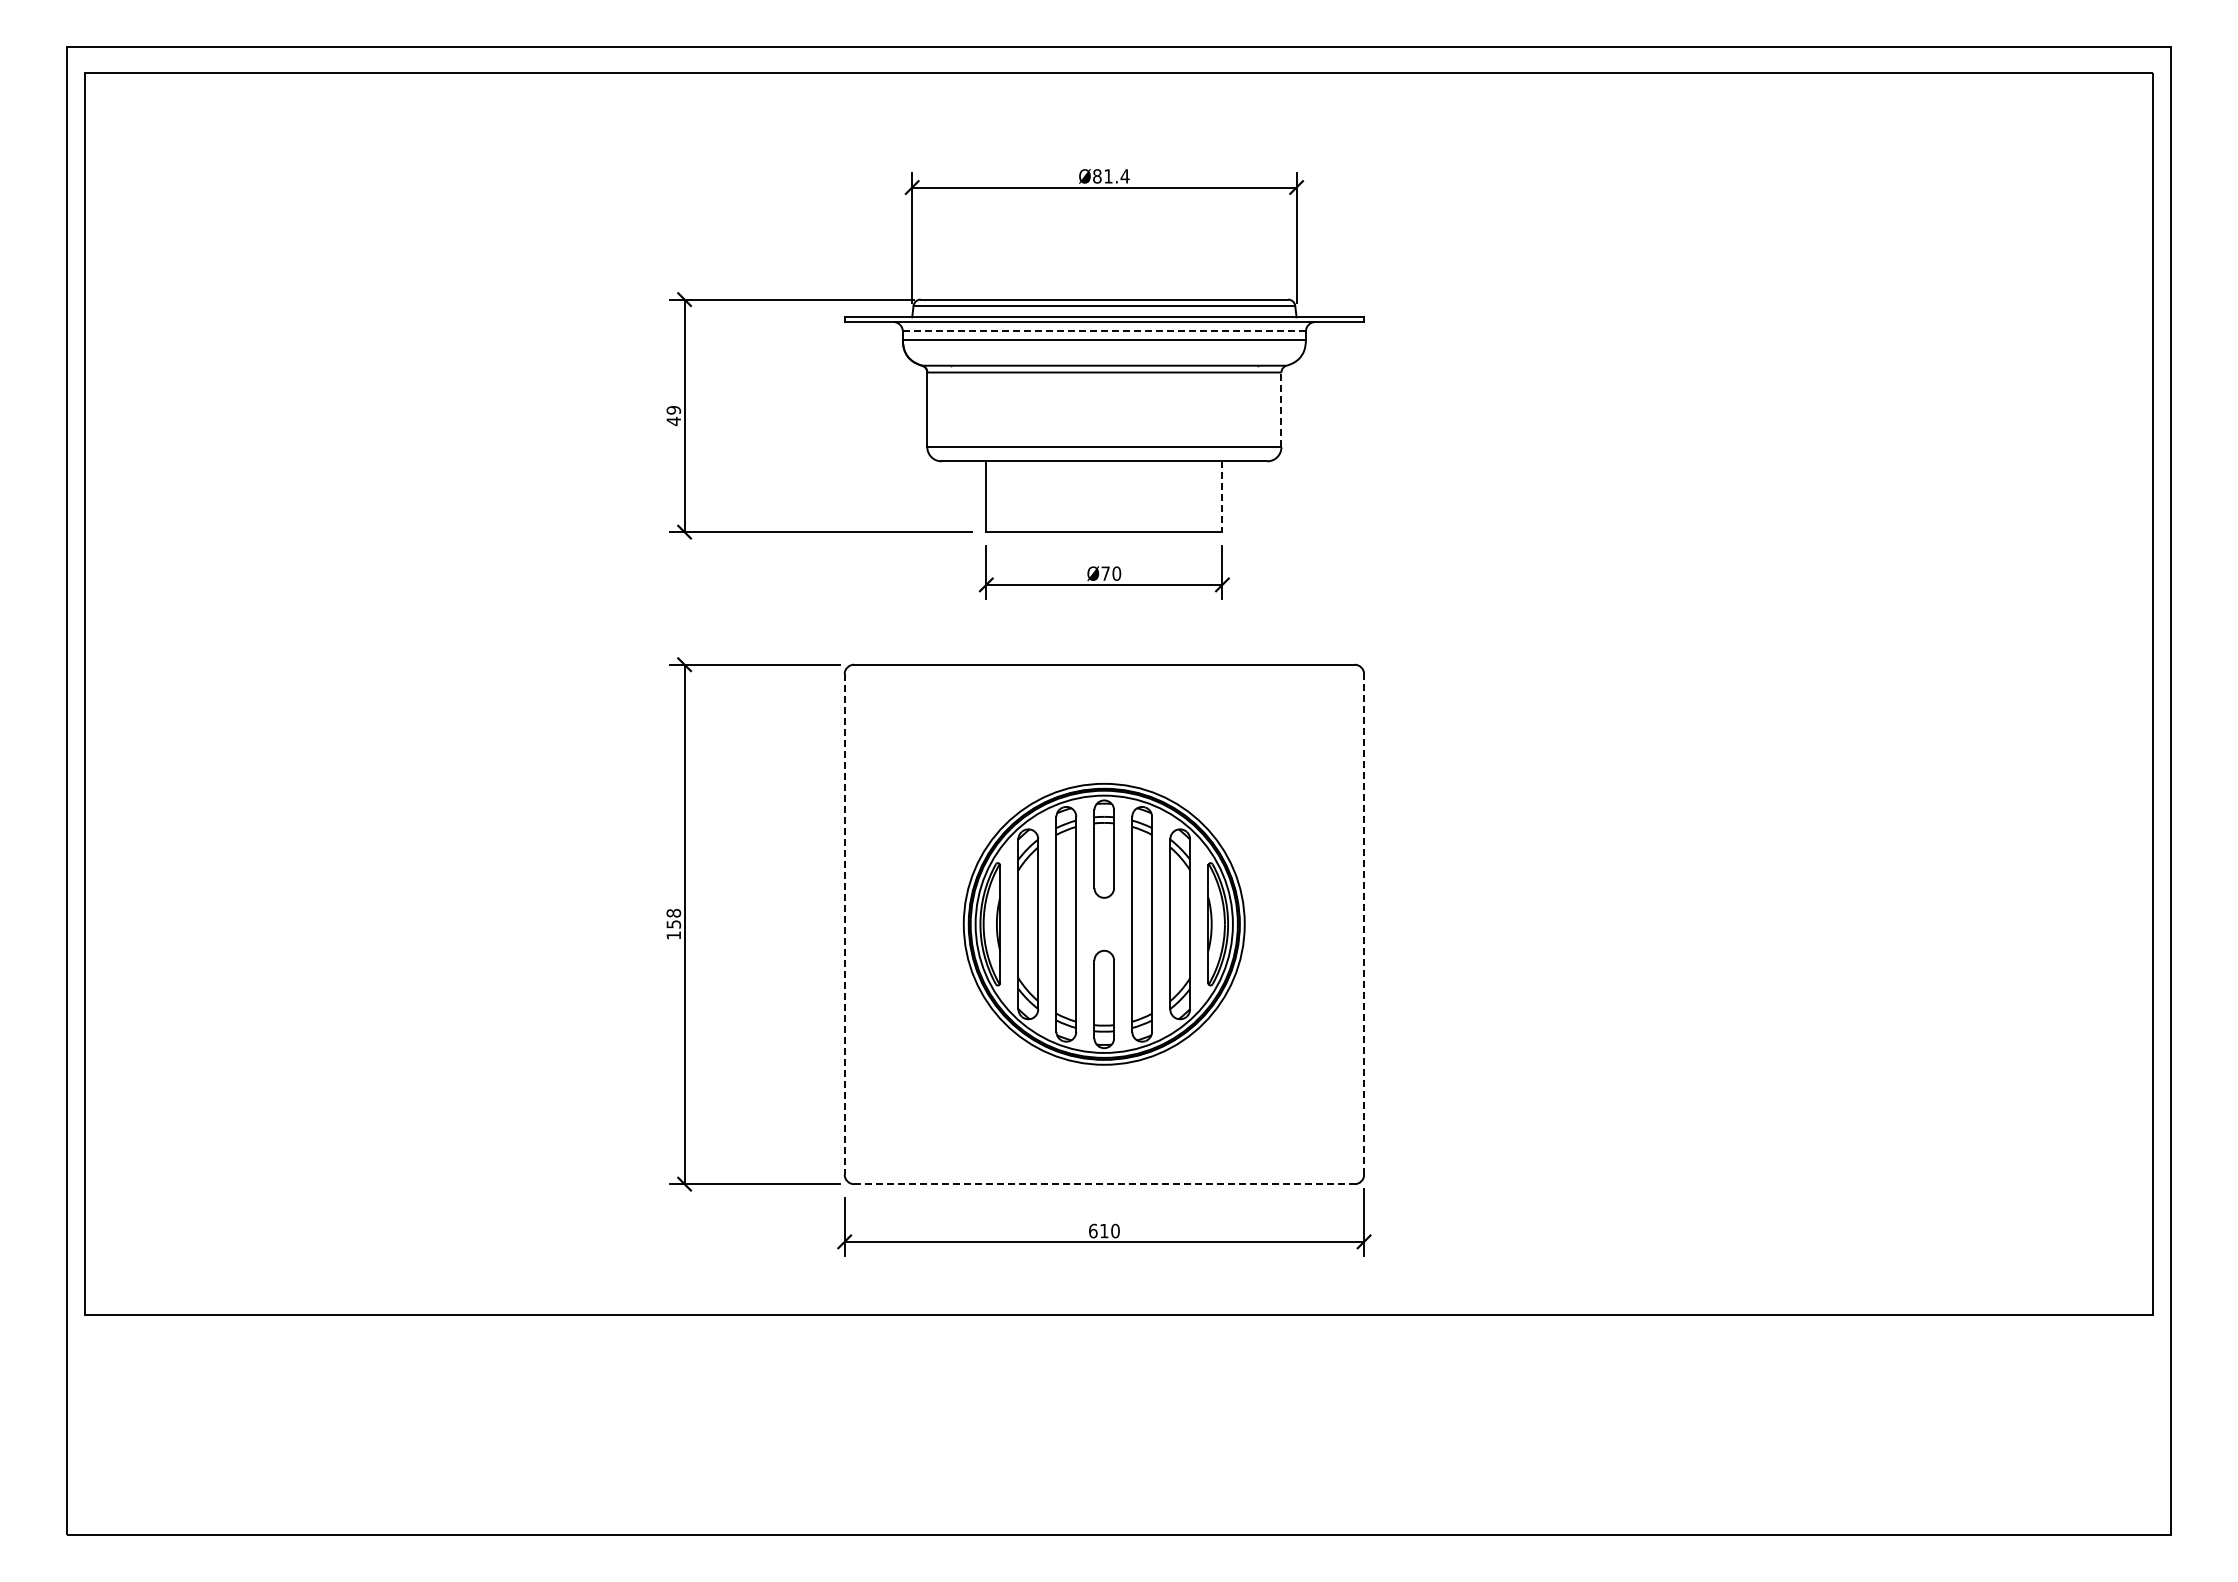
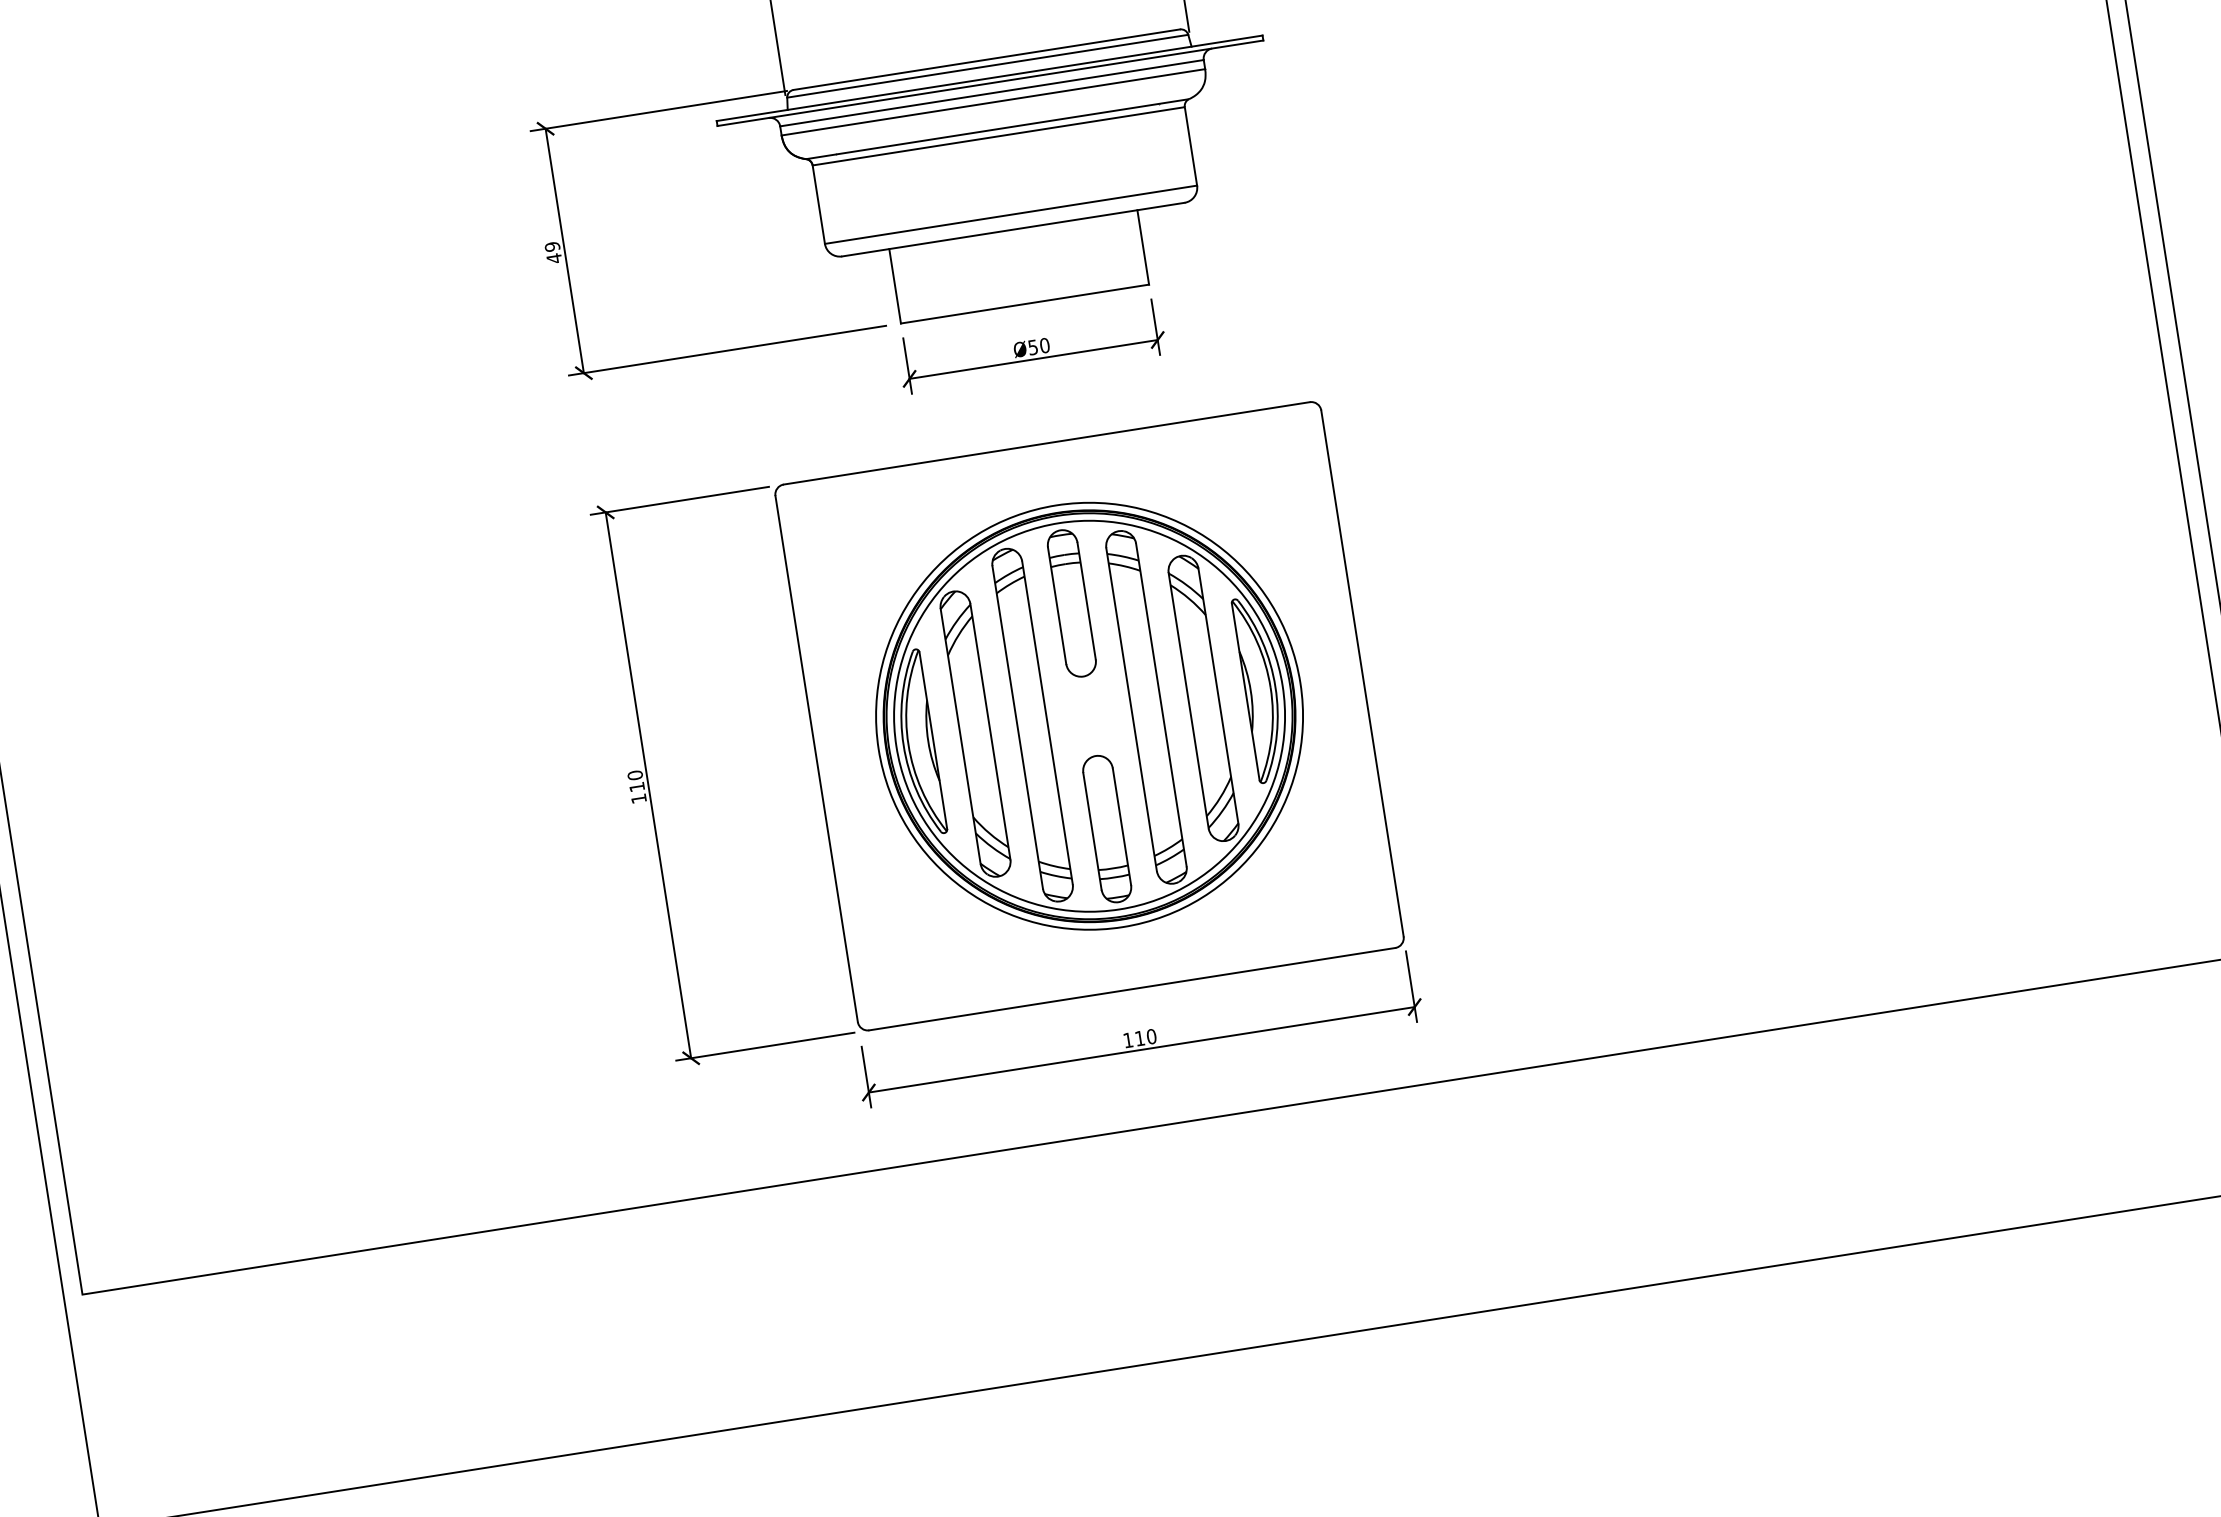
line: (1104, 331) -> (992, 93), dashed -> solid
line: (1281, 409) -> (1190, 146), dashed -> solid
line: (1222, 497) -> (1143, 248), dashed -> solid
text: (1105, 573) -> (1032, 347), Ø70 -> Ø50
text: (673, 918) -> (635, 780), 158 -> 110
part: (1103, 923) -> (1088, 715), size x1.43
line: (1364, 923) -> (1362, 672), dashed -> solid
line: (844, 924) -> (816, 759), dashed -> solid
line: (1104, 1184) -> (1132, 989), dashed -> solid
text: (1093, 1230) -> (1128, 1039), 610 -> 110

